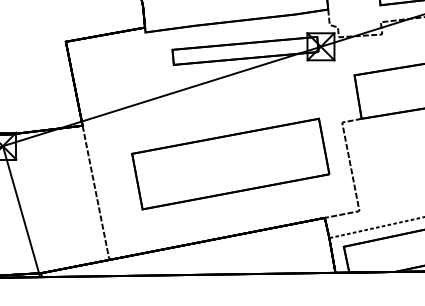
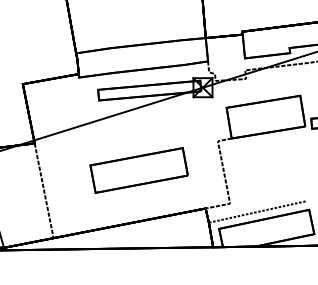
part: (229, 164) -> (138, 170), size x0.7

